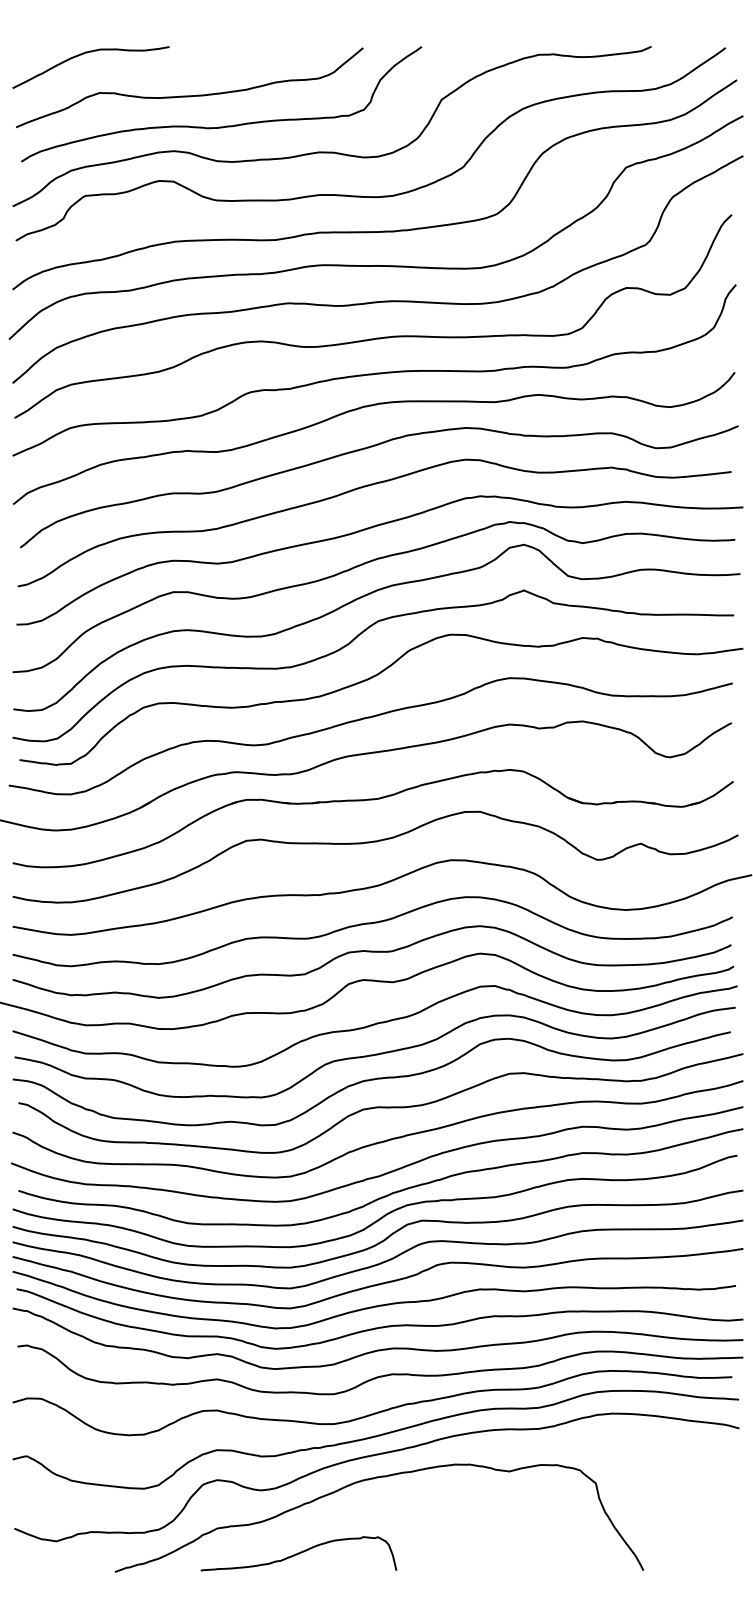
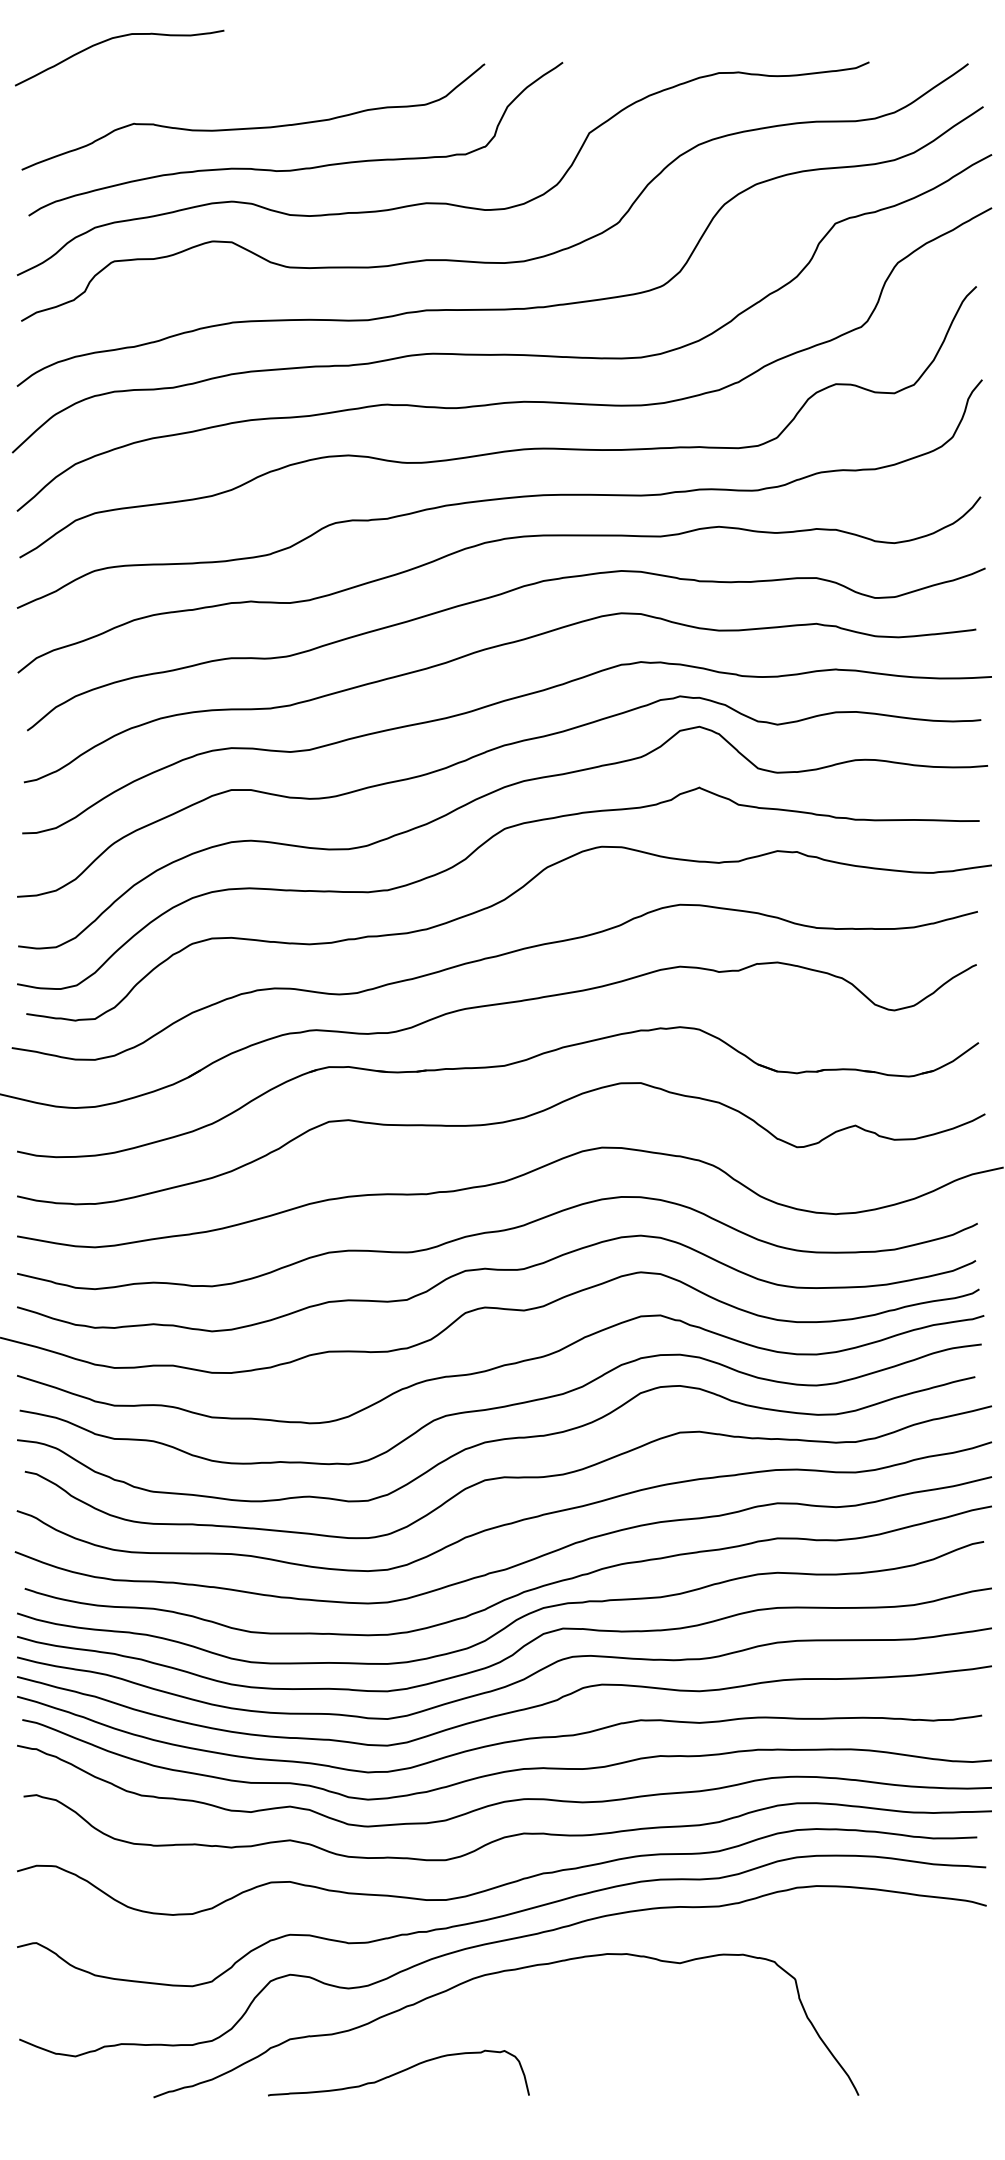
curve: (88, 52) -> (116, 38), moved

